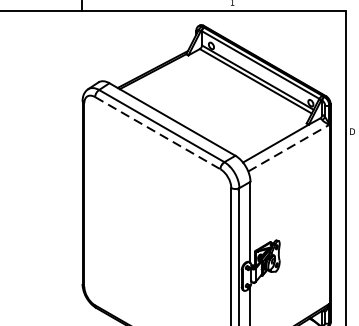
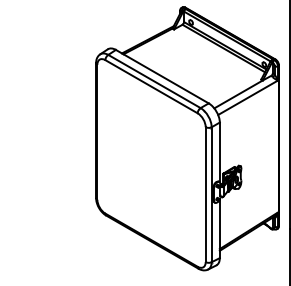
line: (157, 132) -> (151, 86), dashed -> solid
line: (289, 147) -> (248, 97), dashed -> solid

